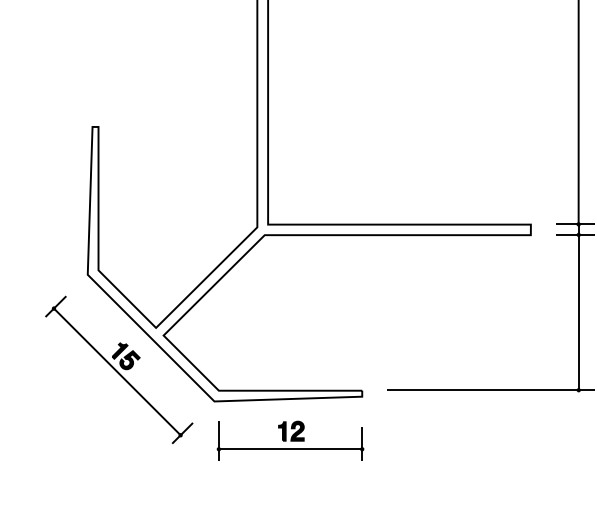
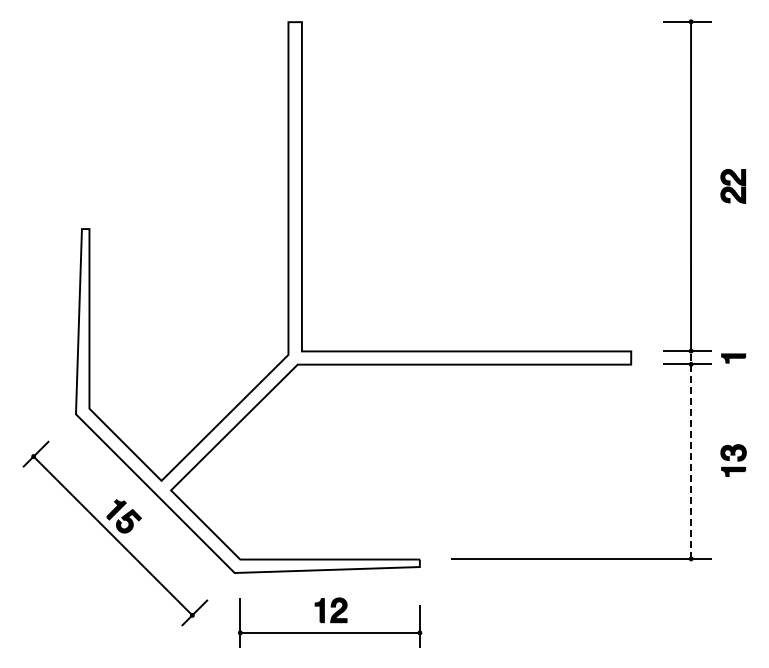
line: (579, 307) -> (691, 455), solid -> dashed

